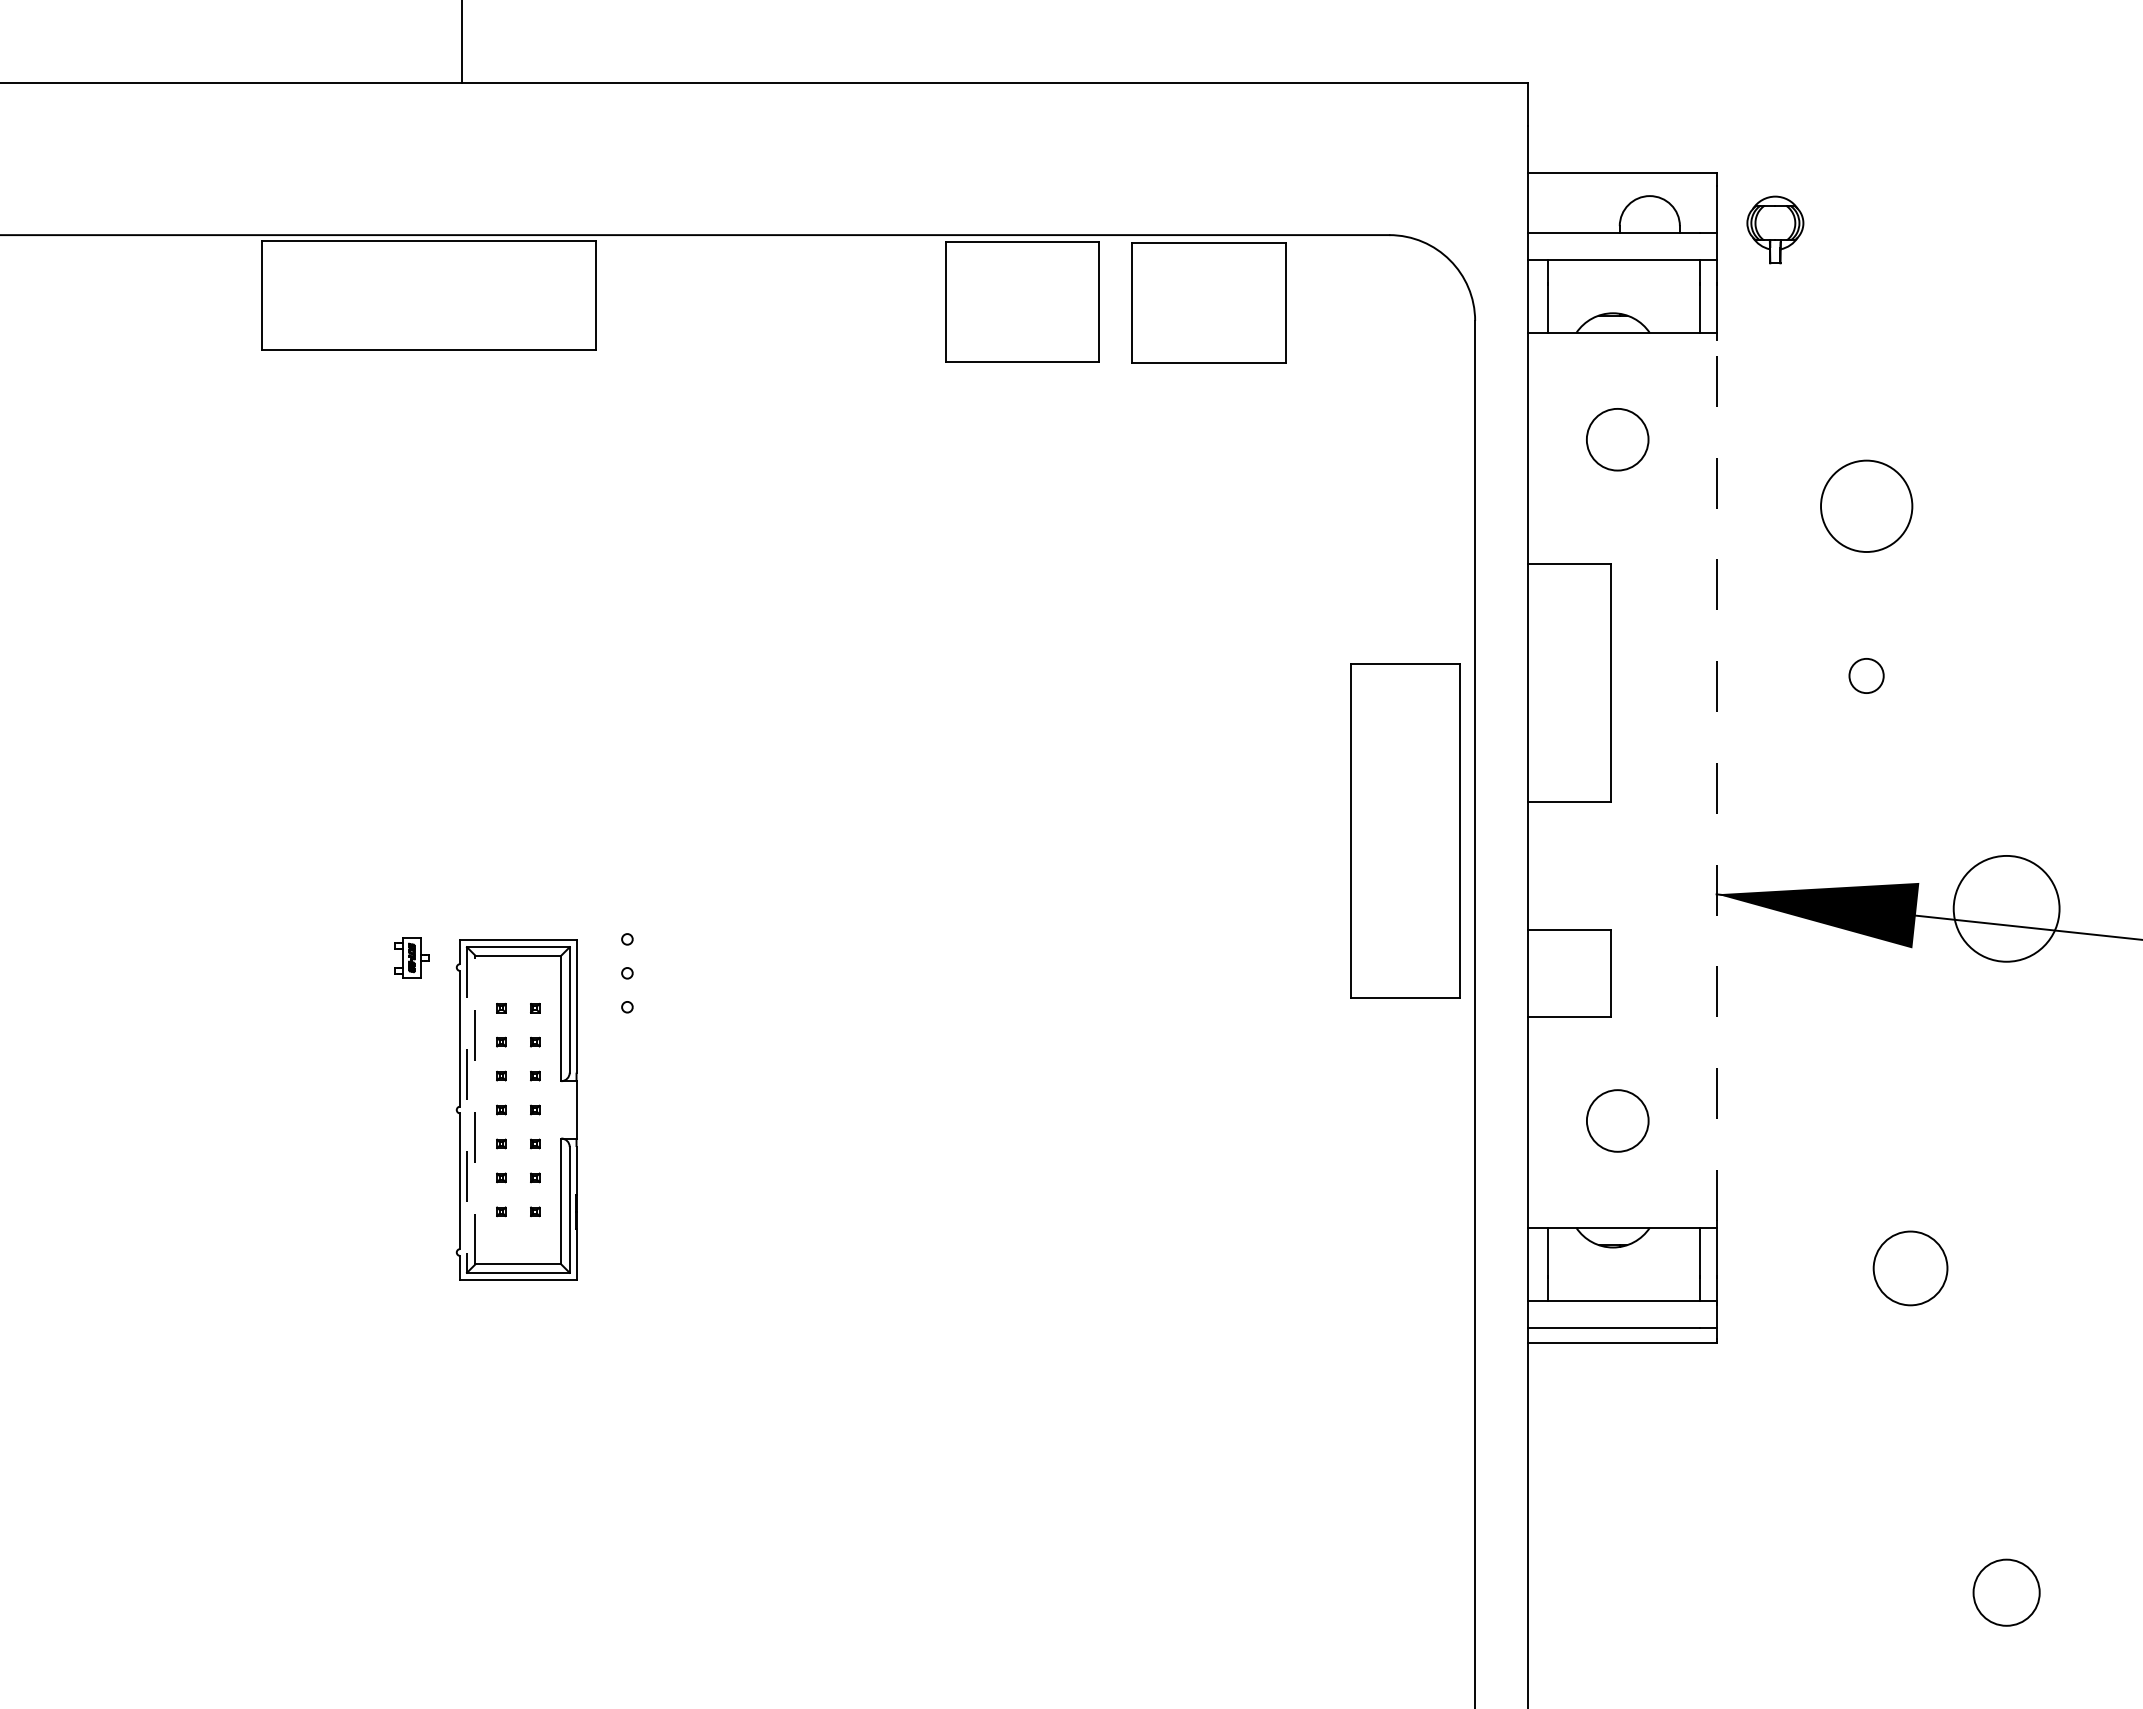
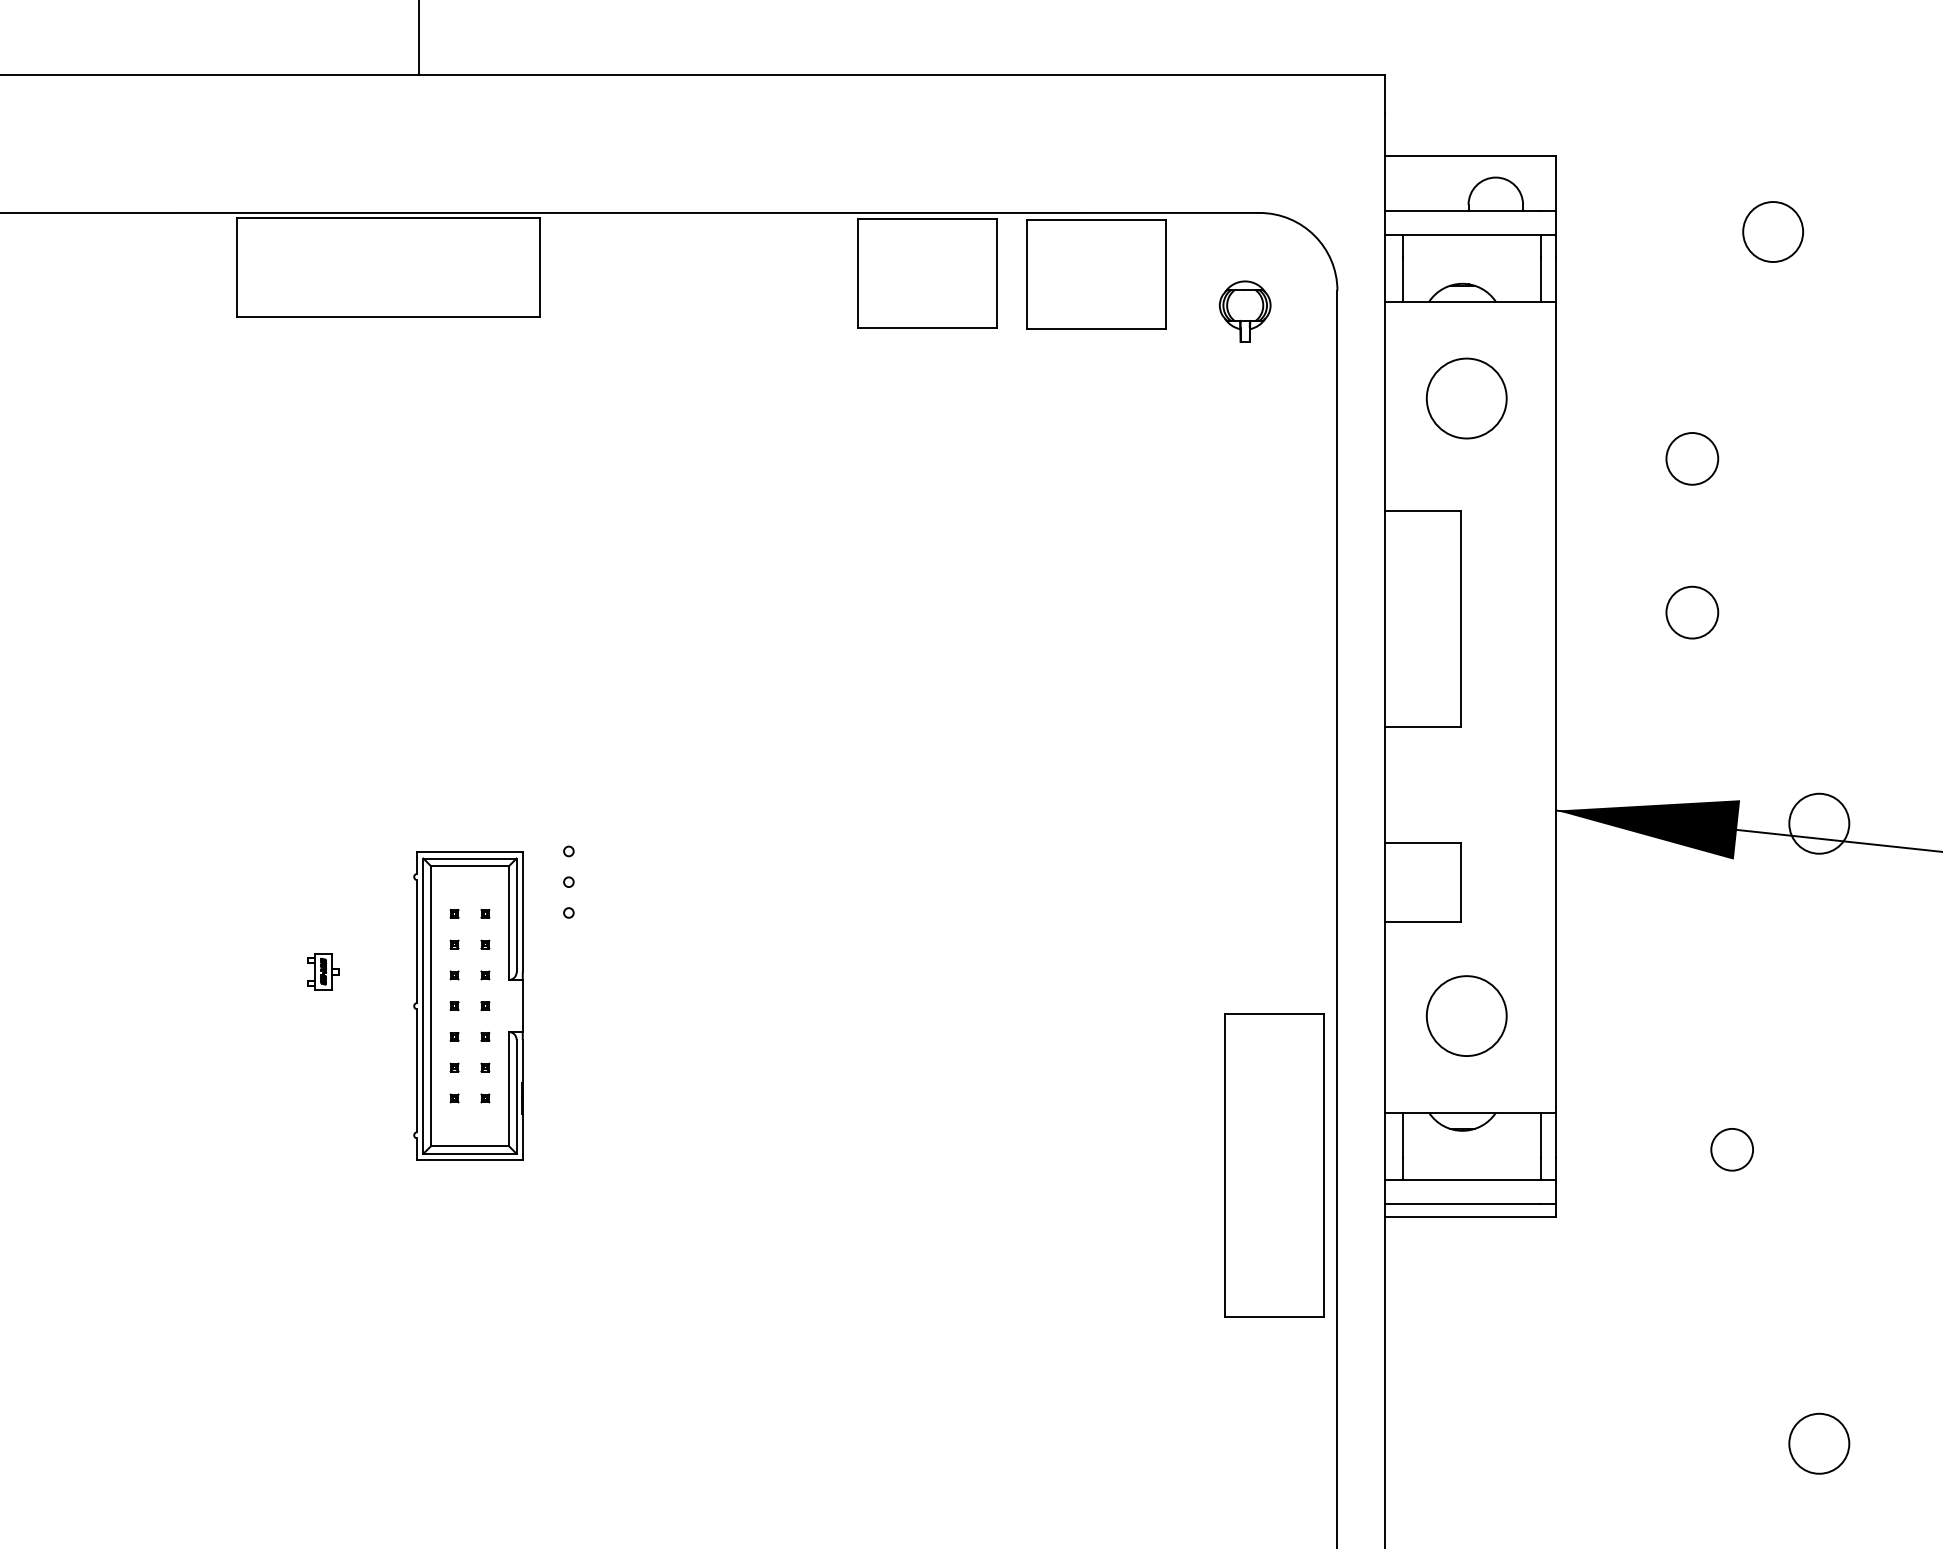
part: (1775, 229) -> (1245, 311), moved
circle: (1955, 256) -> (1772, 232), added
circle: (1617, 439) -> (1466, 398), size x1.43
circle: (1866, 506) -> (1692, 459), size x0.62
circle: (1866, 675) -> (1692, 612), size x1.67
line: (1716, 780) -> (1556, 707), dashed -> solid
part: (1405, 830) -> (1274, 1165), moved
circle: (2006, 908) -> (1819, 823), size x0.62
part: (411, 957) -> (323, 971), moved
line: (475, 1109) -> (431, 1005), dashed -> solid
line: (466, 1110) -> (423, 1006), dashed -> solid
circle: (1617, 1120) -> (1466, 1015), size x1.43
circle: (1910, 1268) -> (1732, 1149), size x0.62

